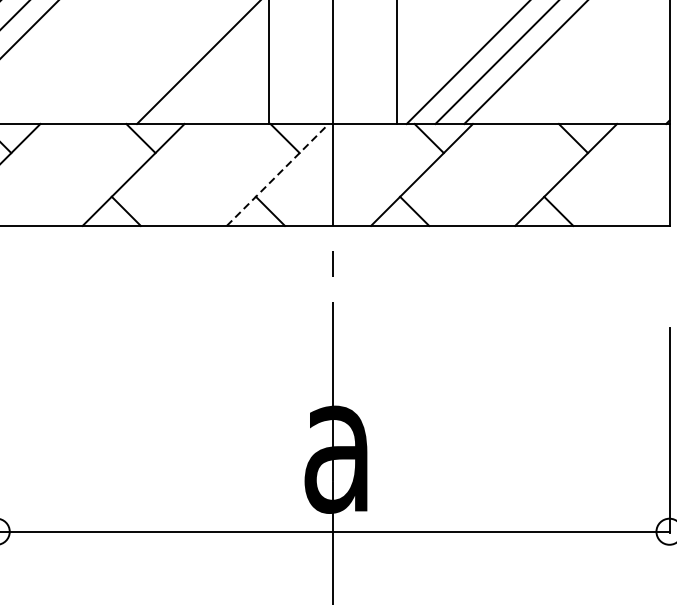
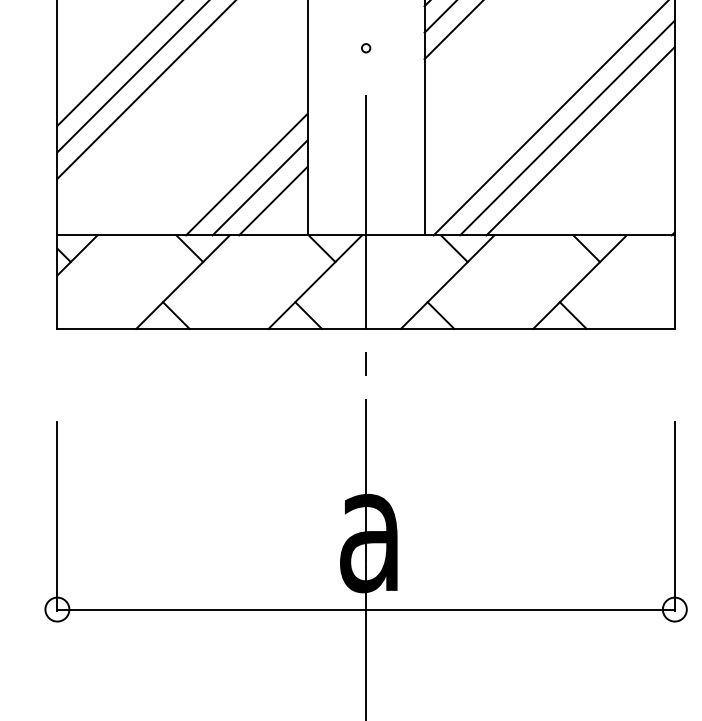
line: (216, 71) -> (259, 187), added
line: (232, 85) -> (273, 200), added
line: (277, 174) -> (315, 281), dashed -> solid

